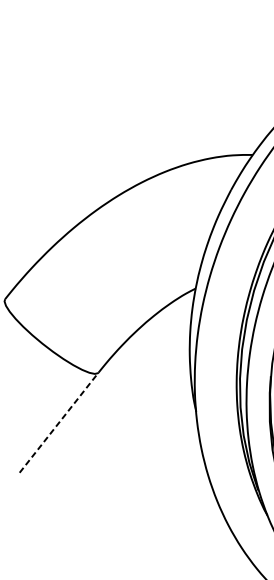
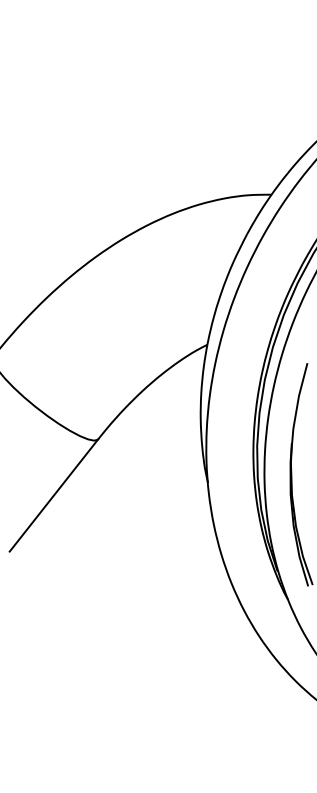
line: (59, 422) -> (54, 495), dashed -> solid

